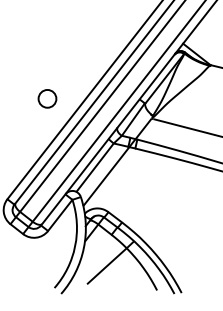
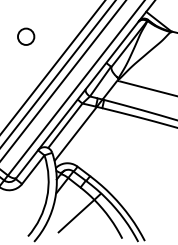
circle: (47, 98) -> (26, 36), moved

